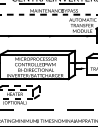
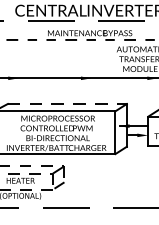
line: (41, 50) -> (67, 103), solid -> dashed

